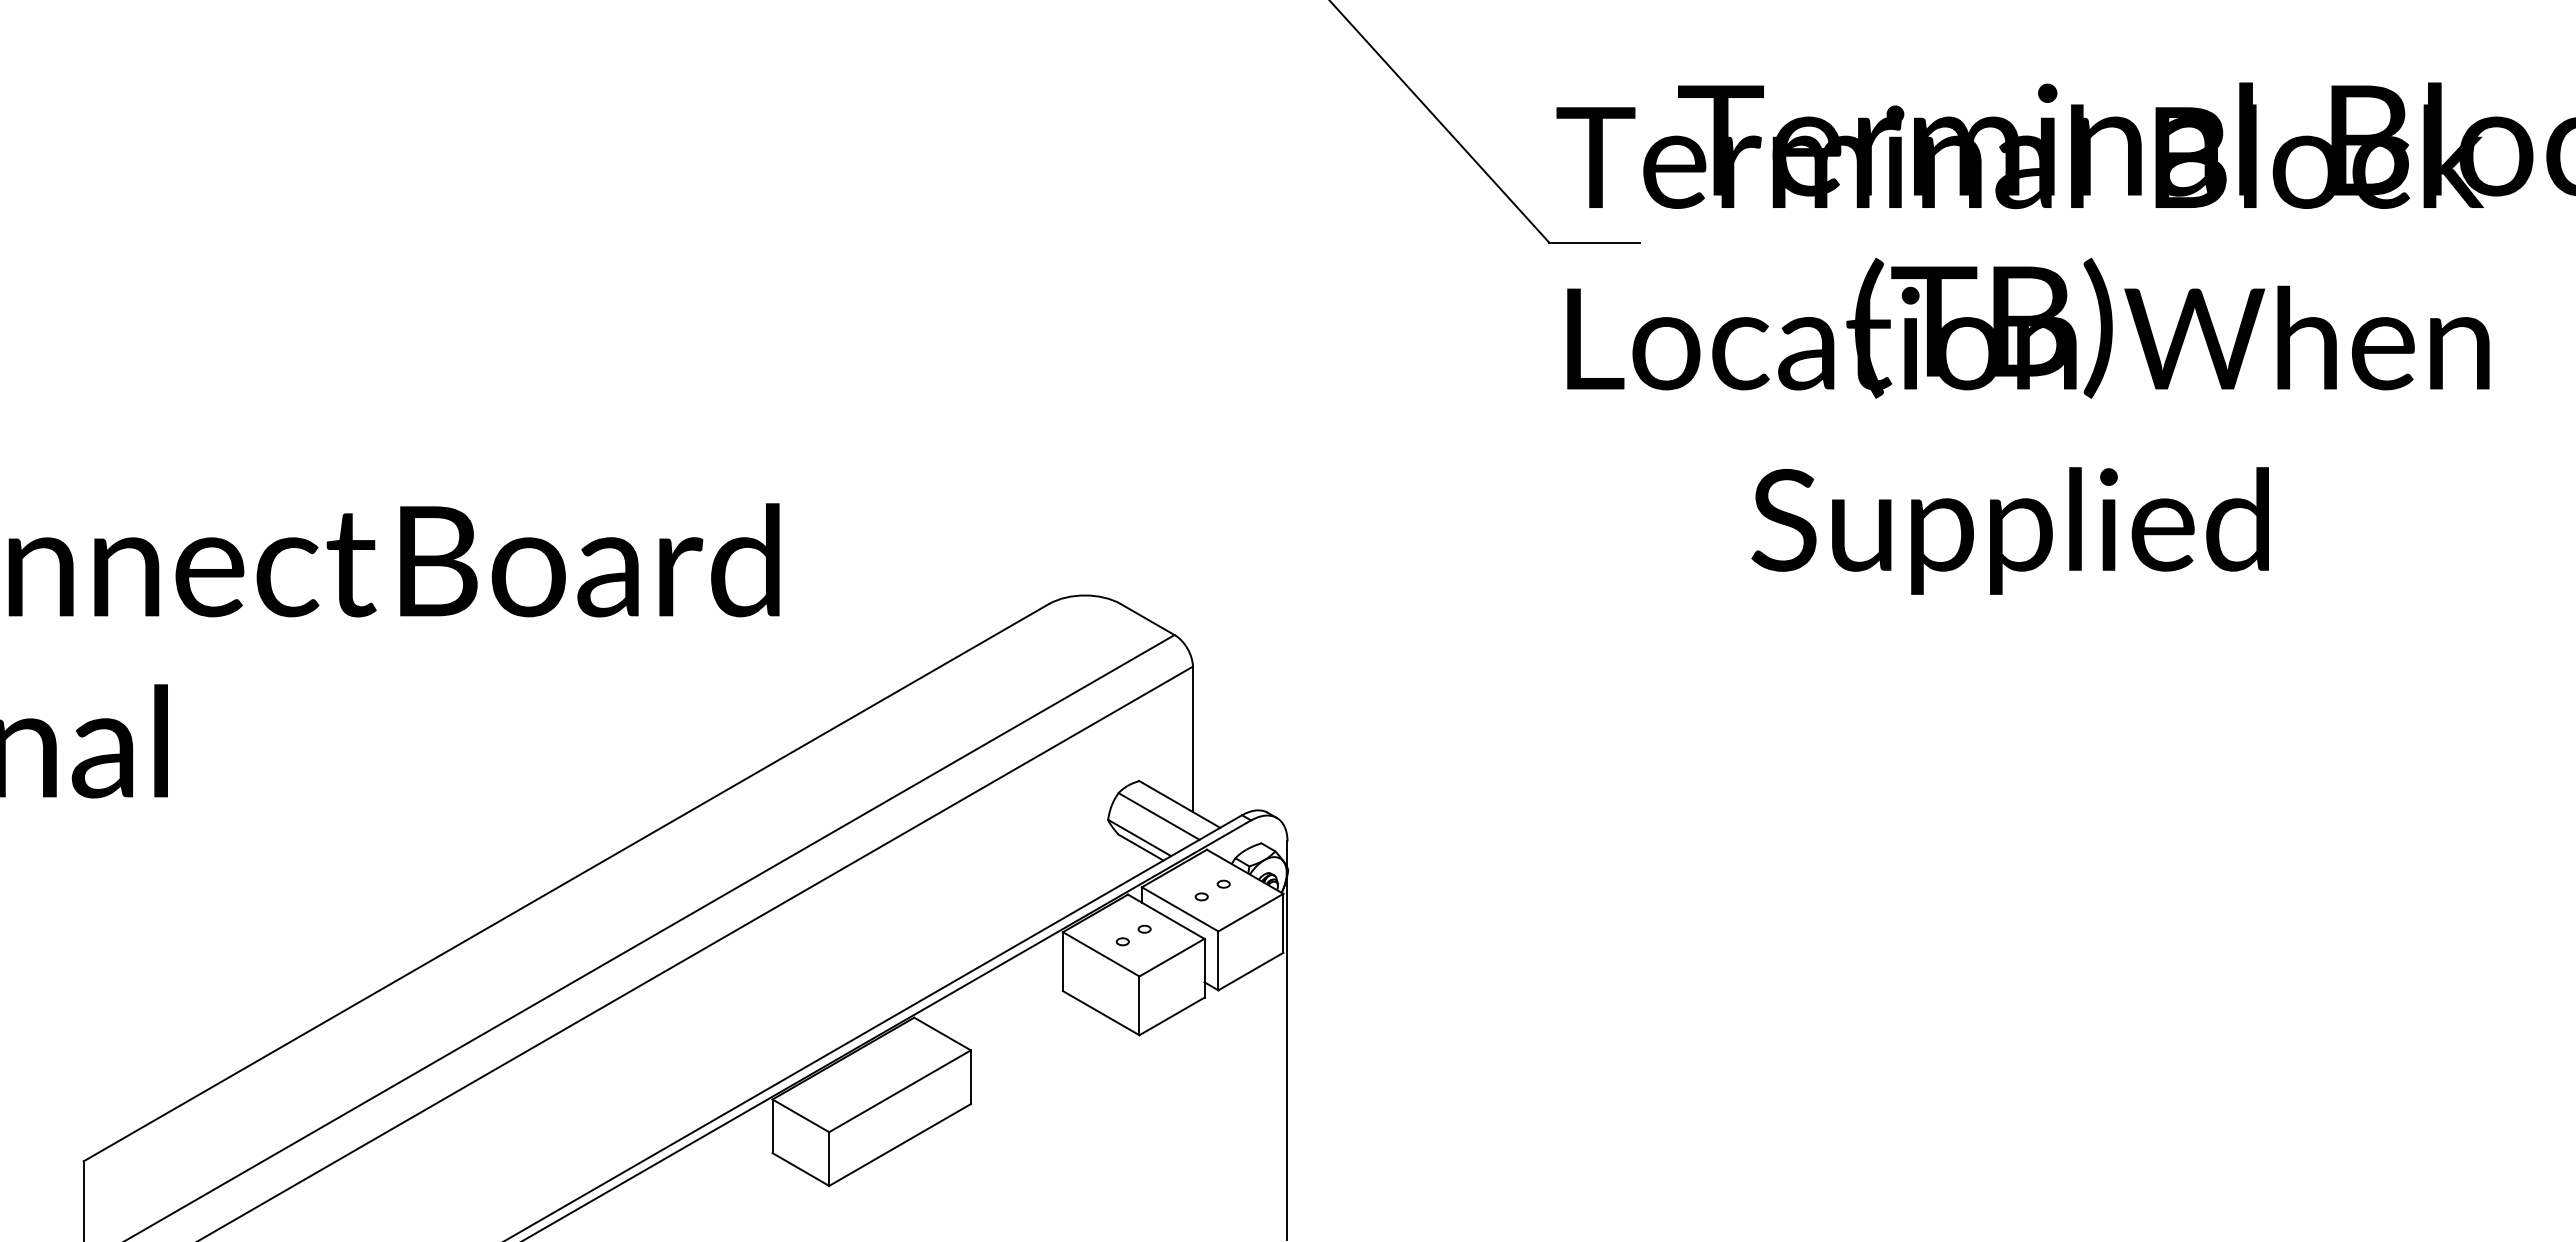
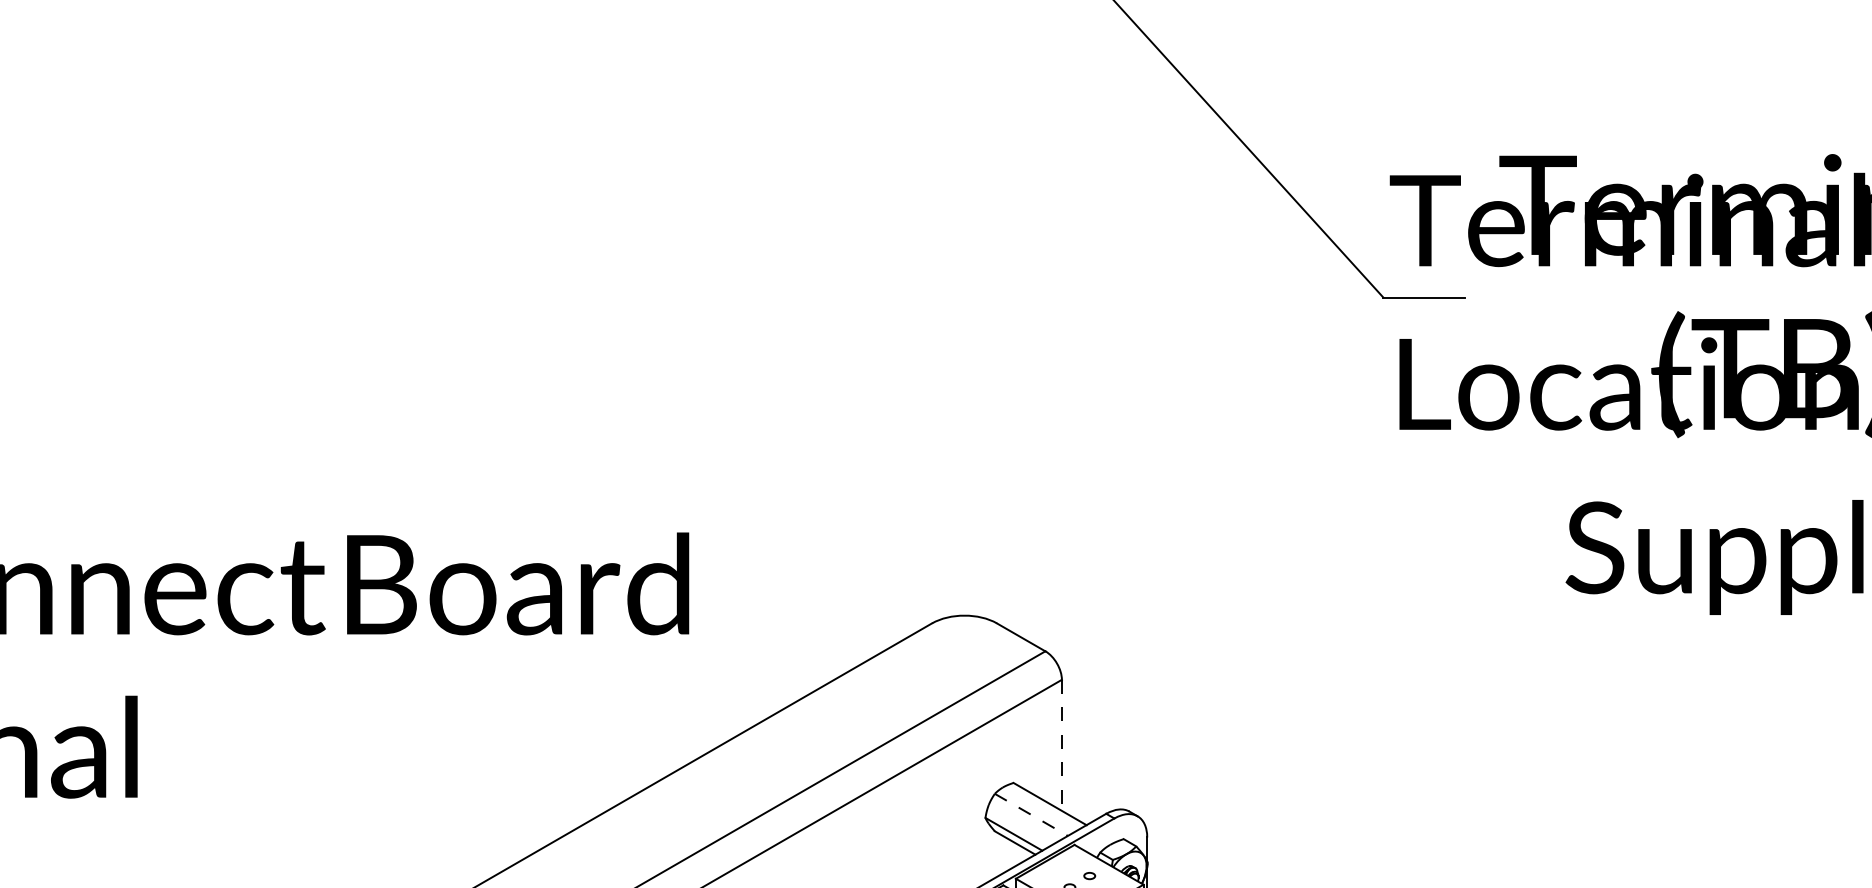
line: (1192, 739) -> (1061, 745), solid -> dashed
line: (1159, 816) -> (1031, 814), solid -> dashed

